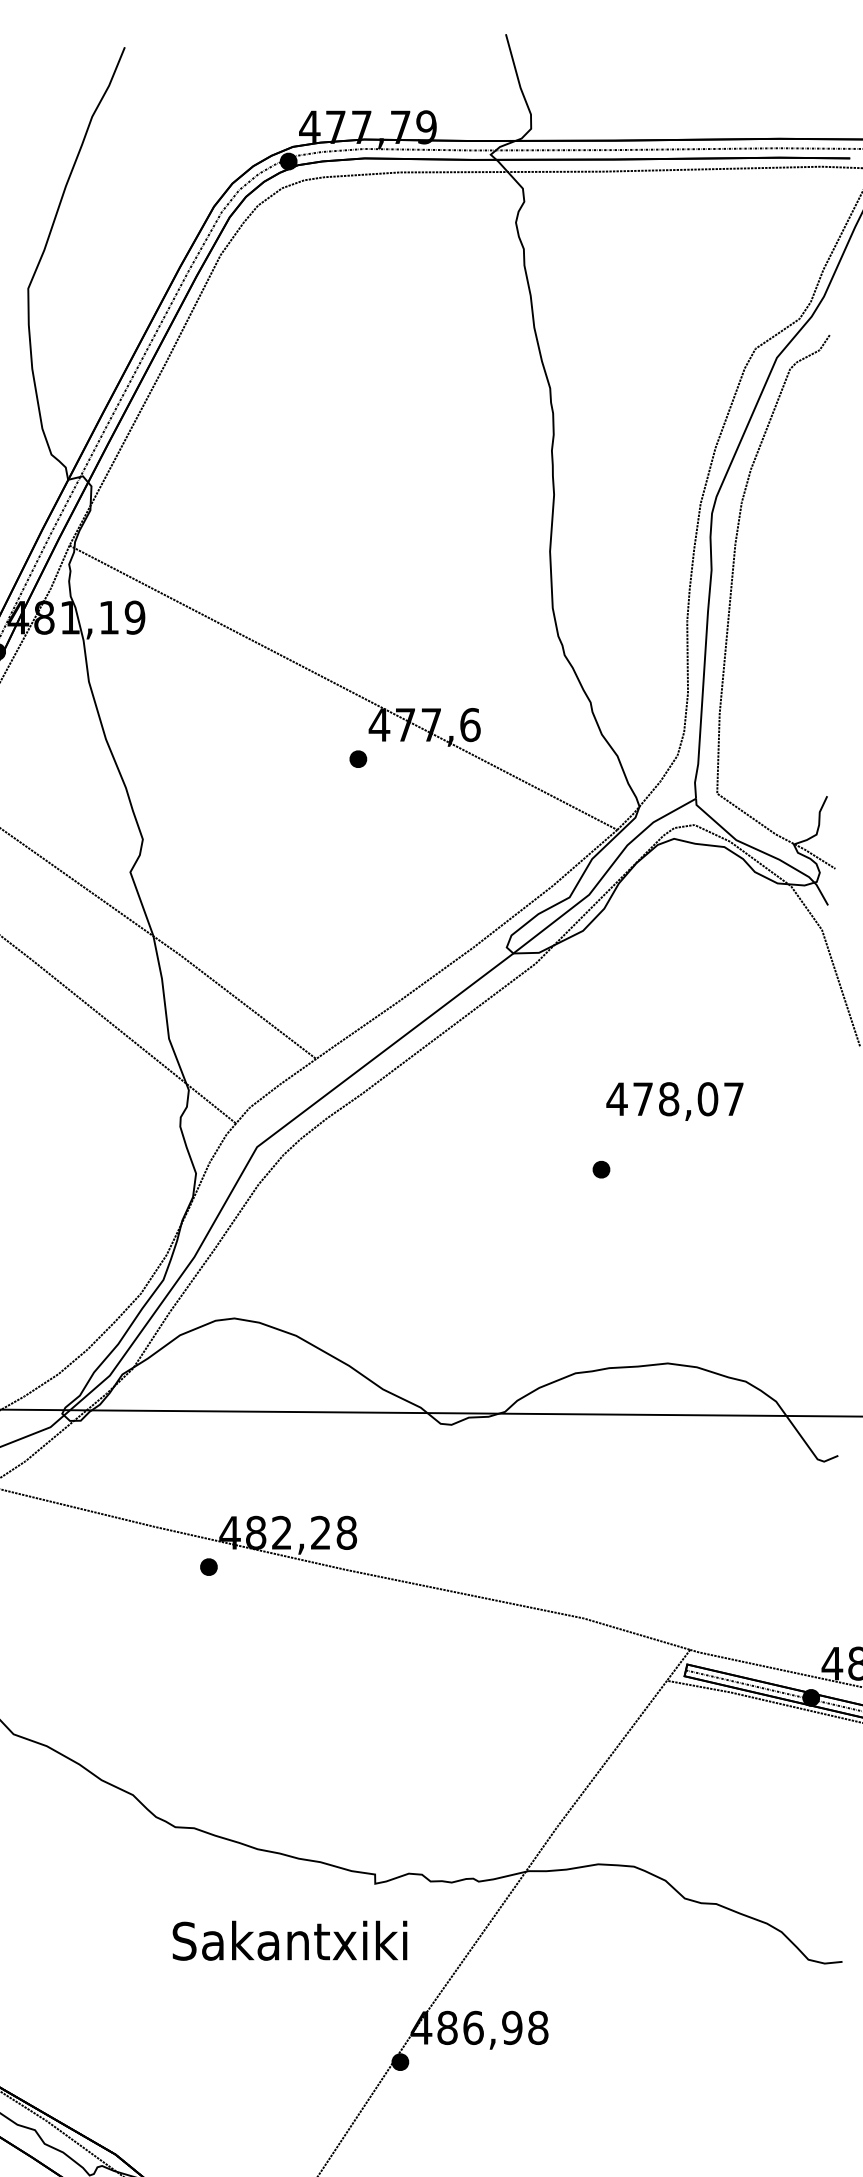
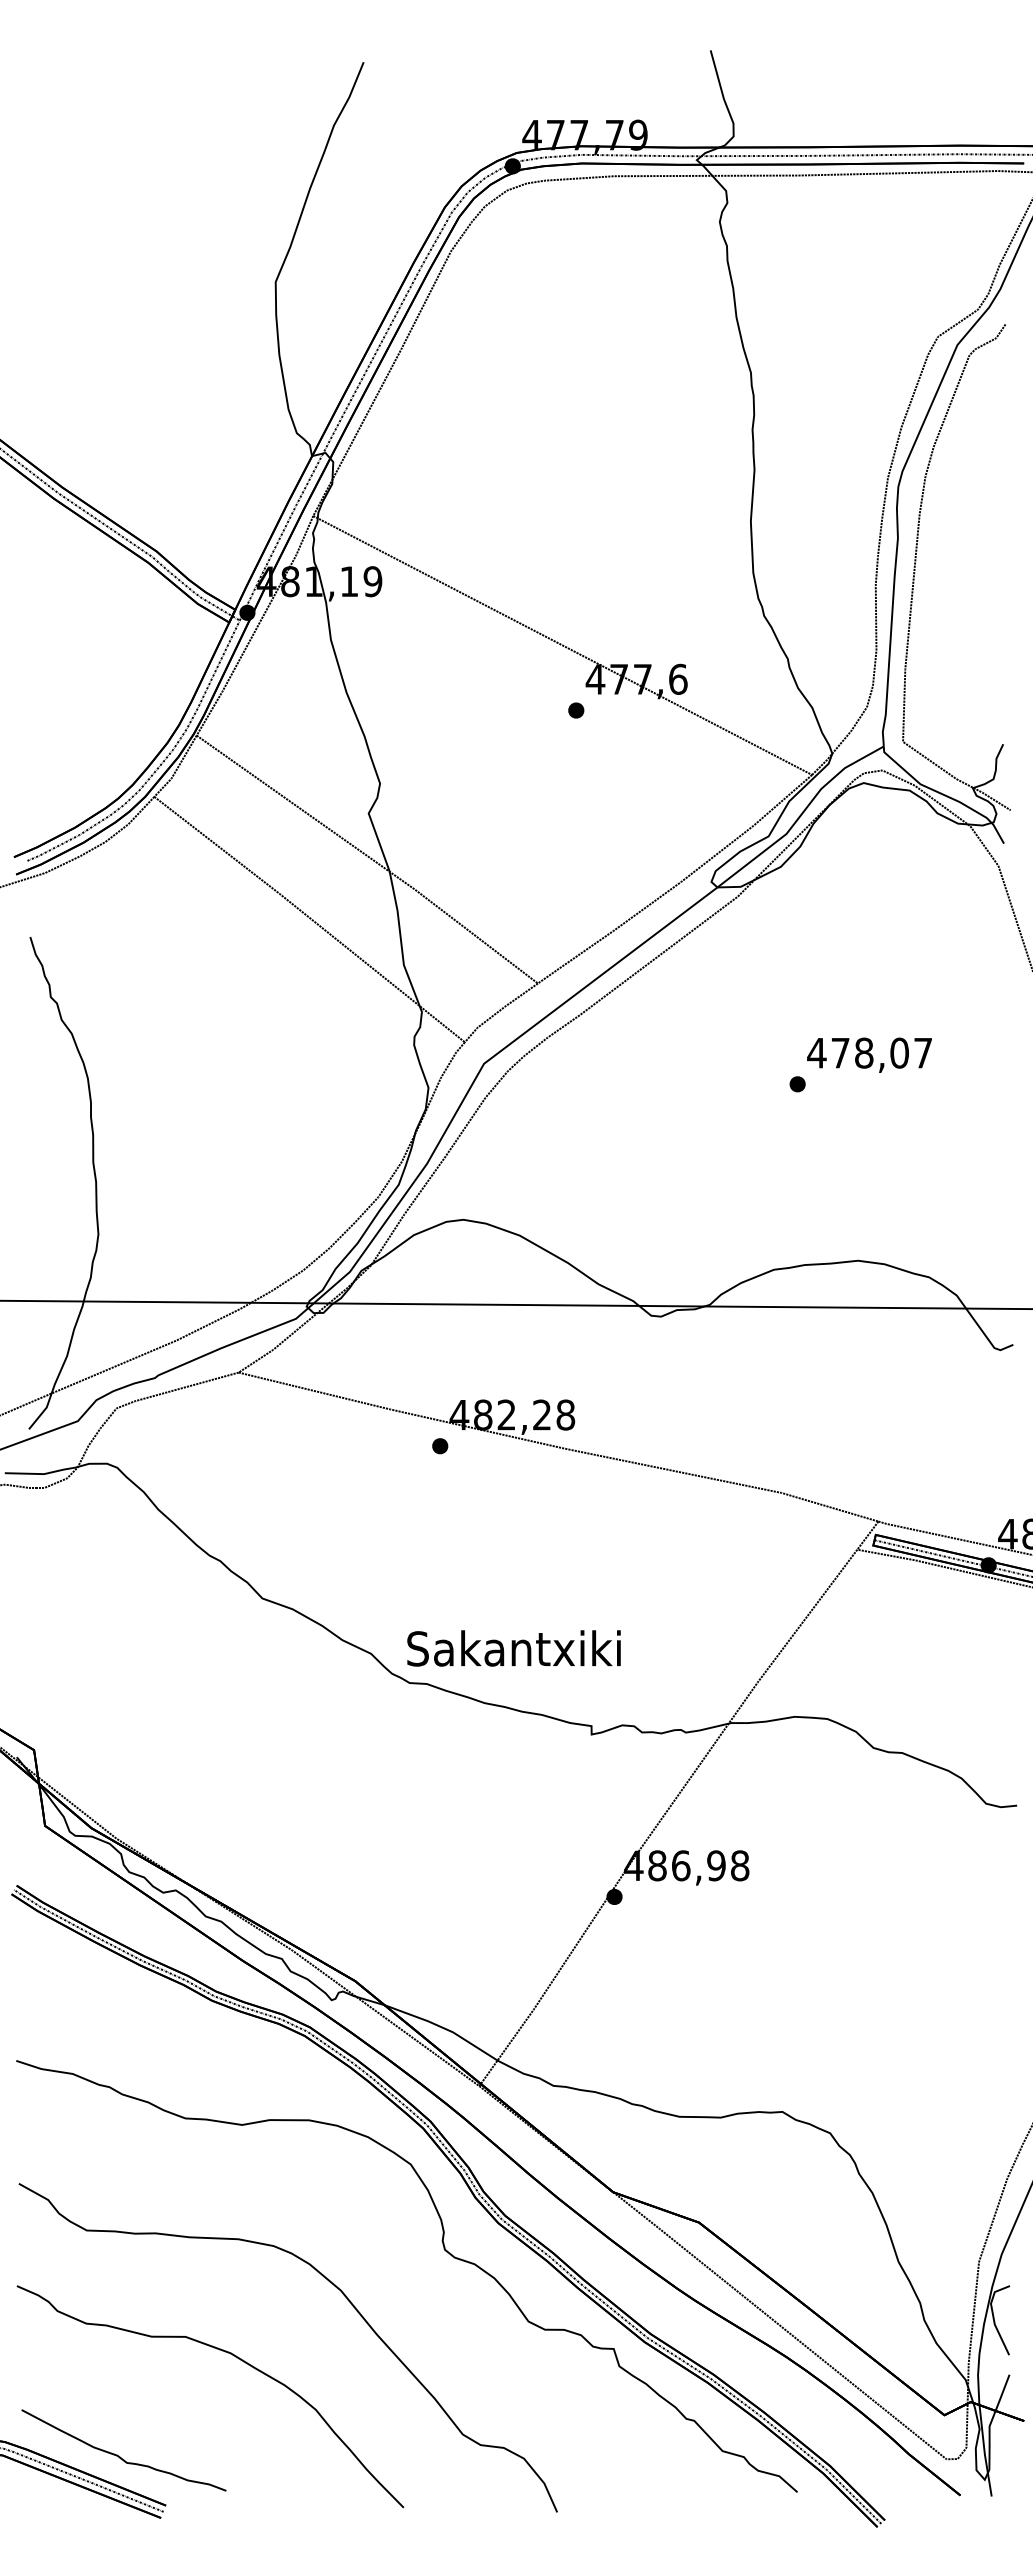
text: (674, 1100) -> (869, 1054), moved
text: (289, 1940) -> (513, 1648), moved

